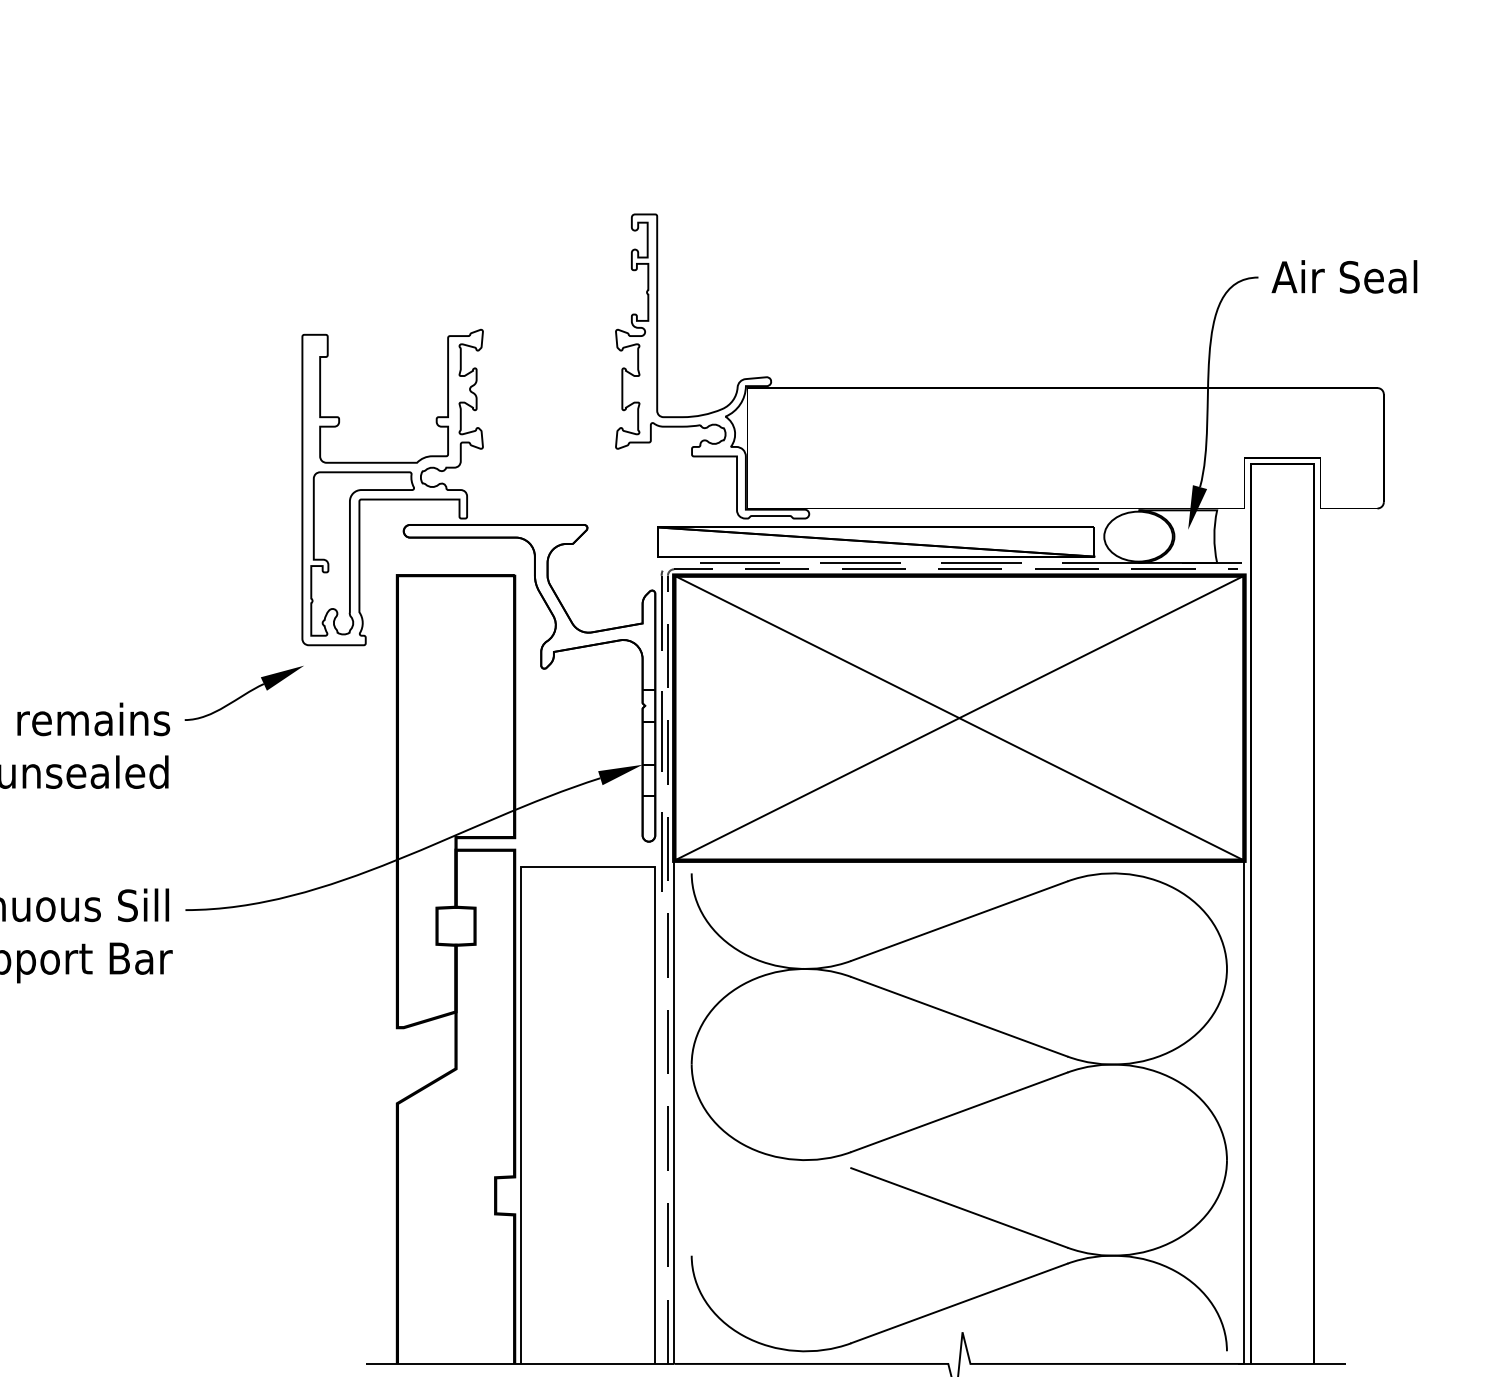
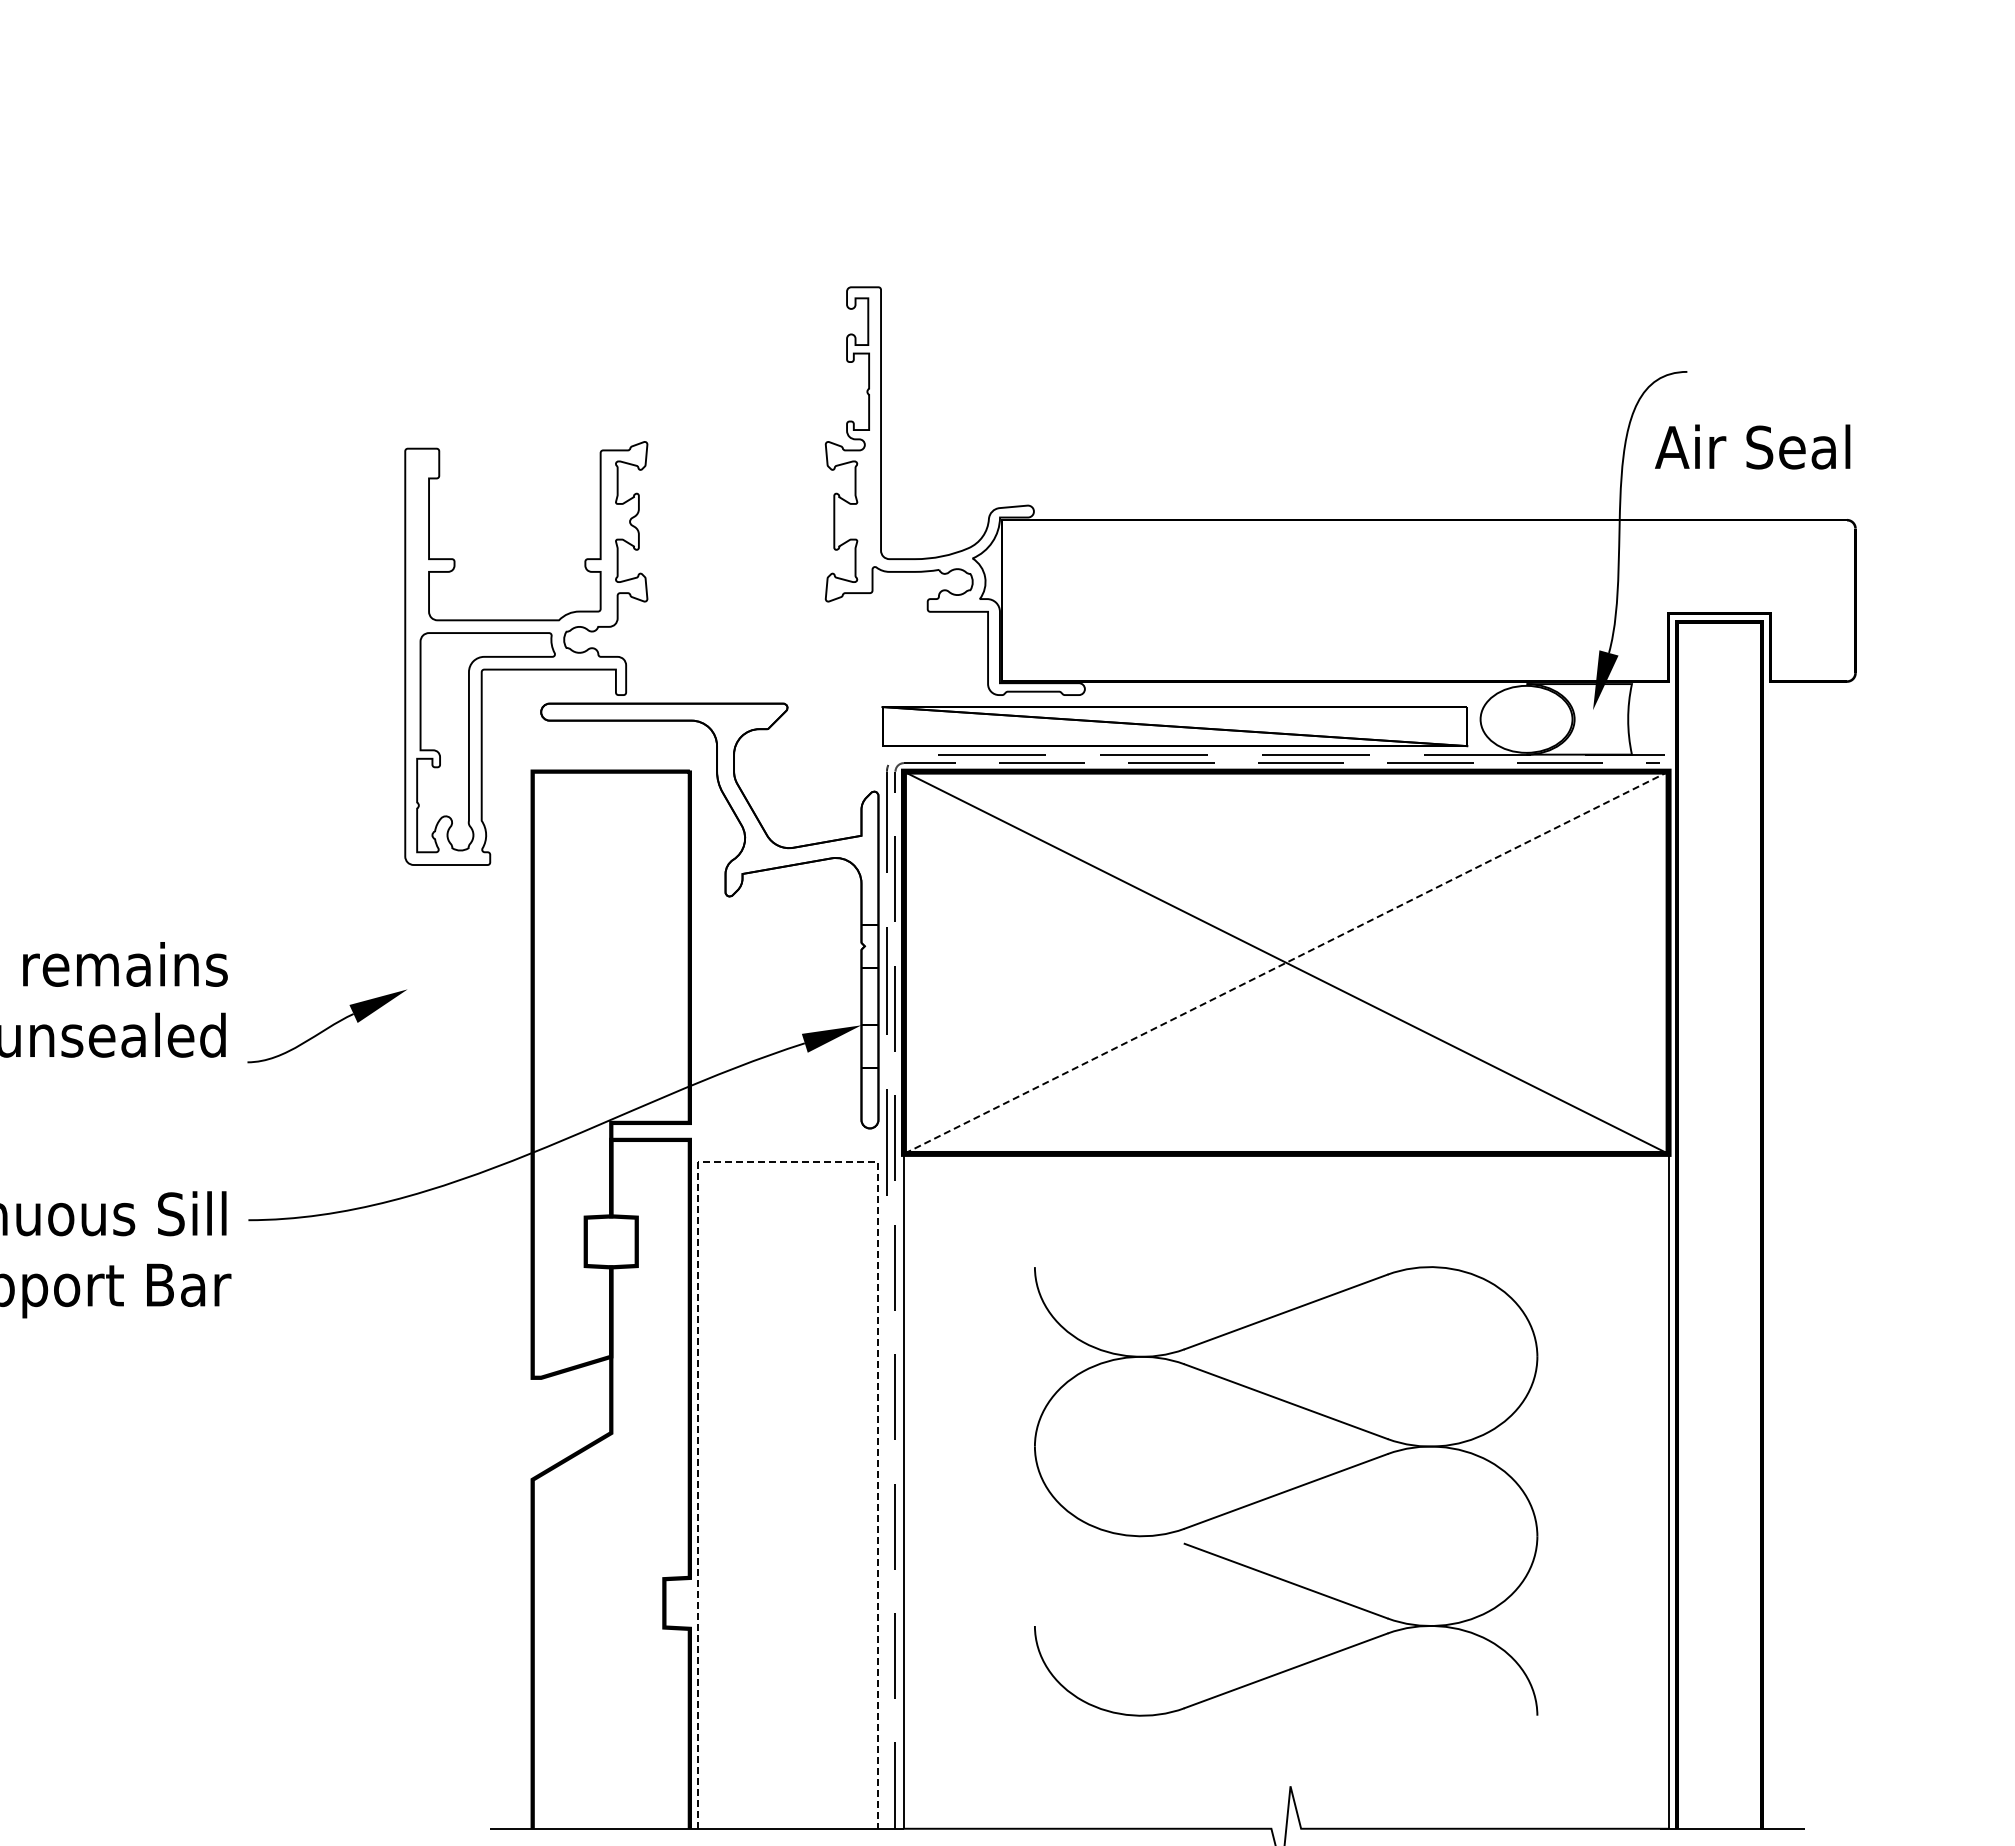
text: (1344, 276) -> (1752, 446), moved
part: (243, 693) -> (326, 1026), moved
line: (958, 718) -> (1285, 963), solid -> dashed
line: (588, 867) -> (788, 1162), solid -> dashed
part: (958, 1112) -> (1285, 1491), size x0.7

